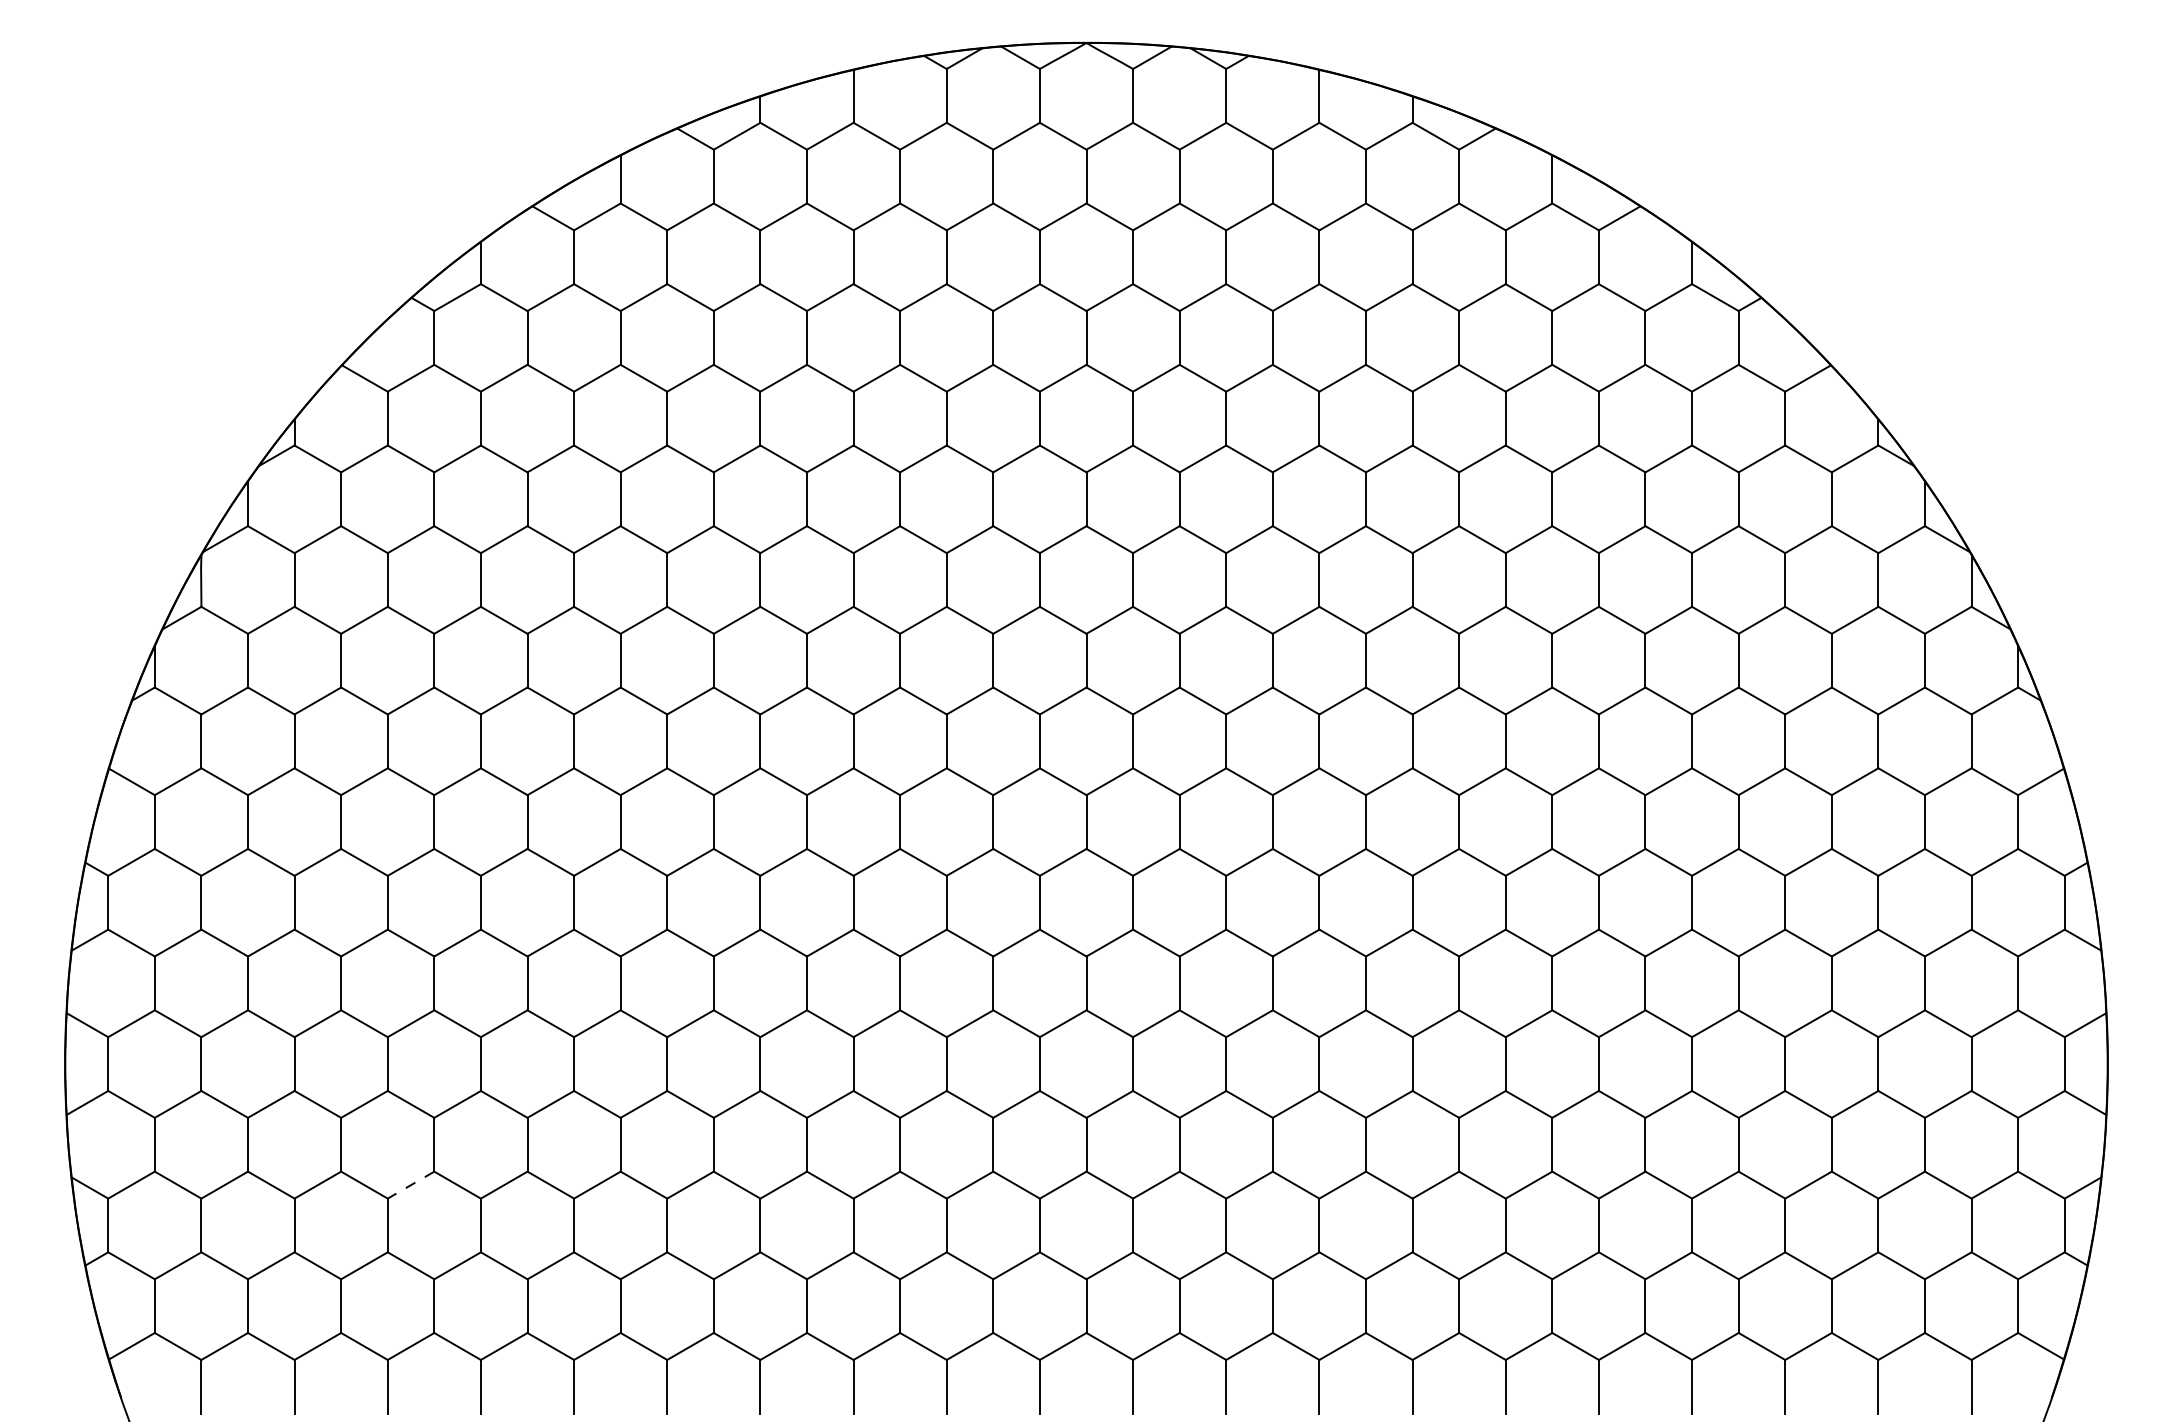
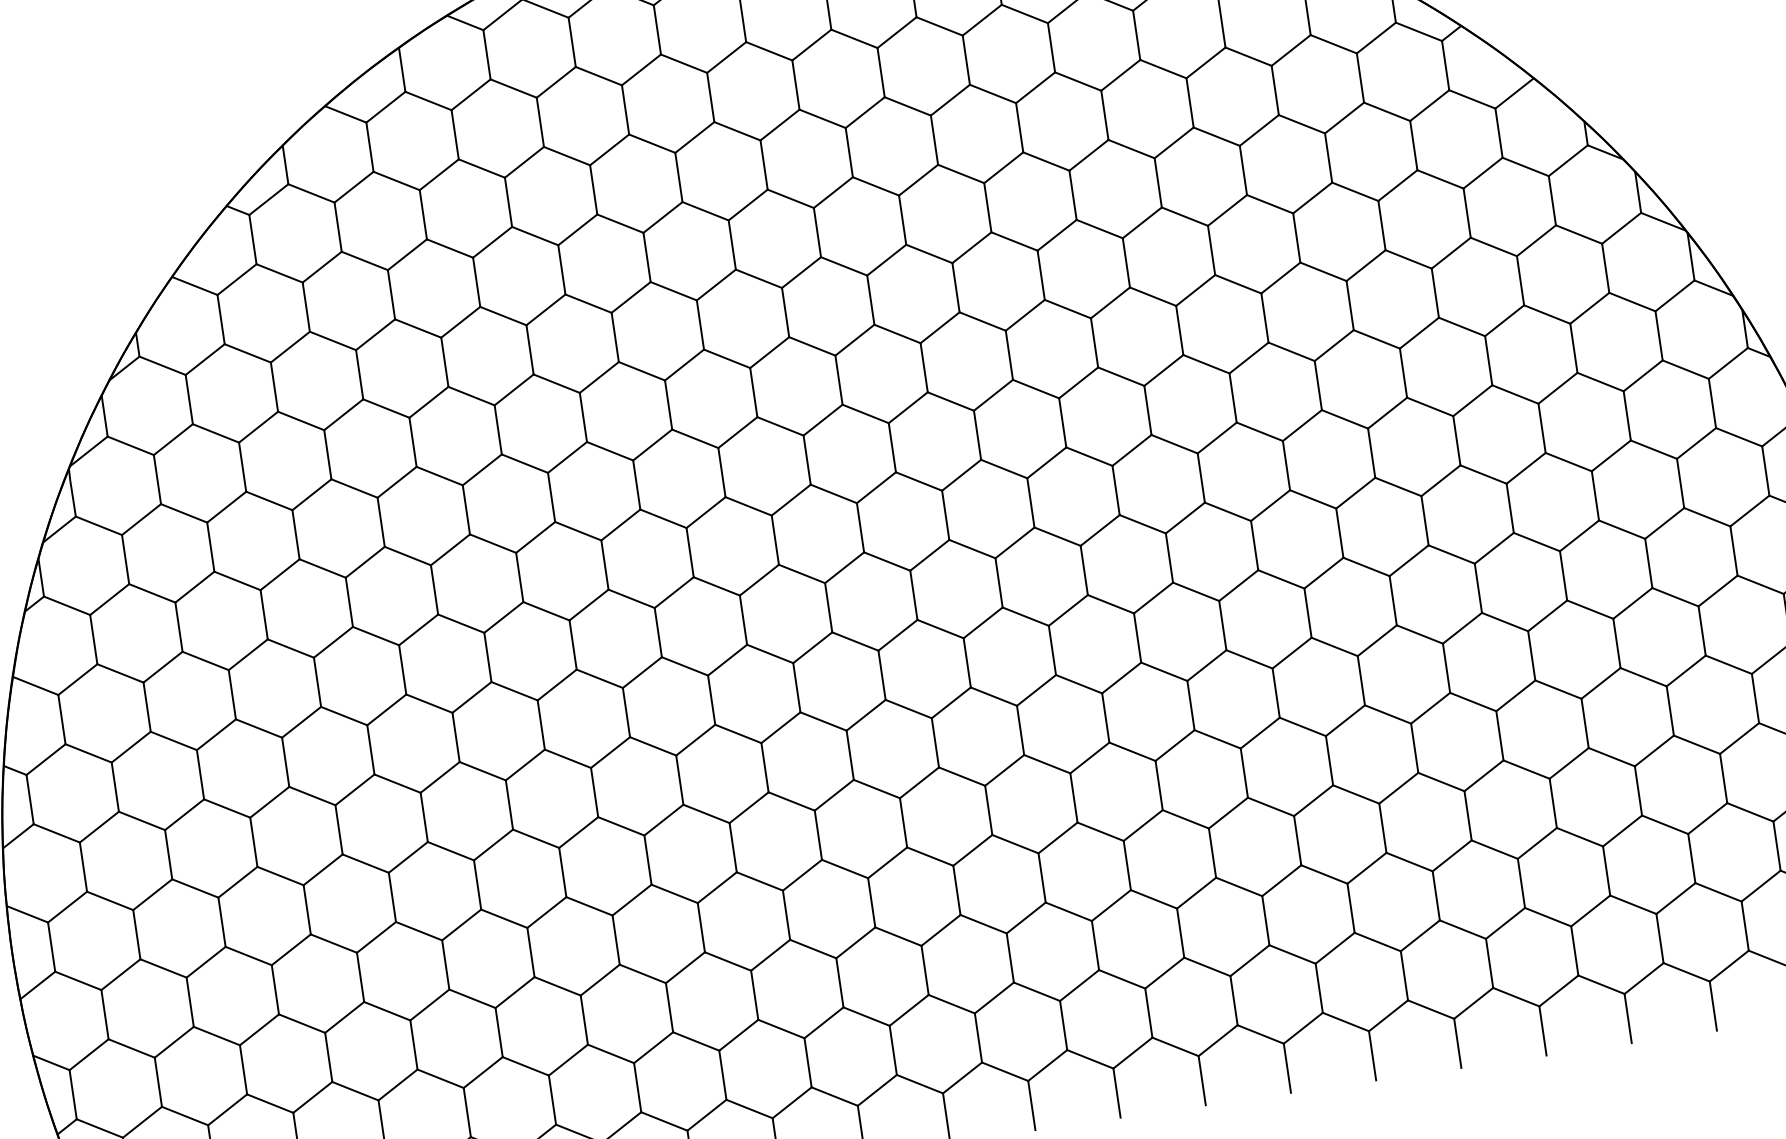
line: (411, 1185) -> (345, 1017), dashed -> solid

